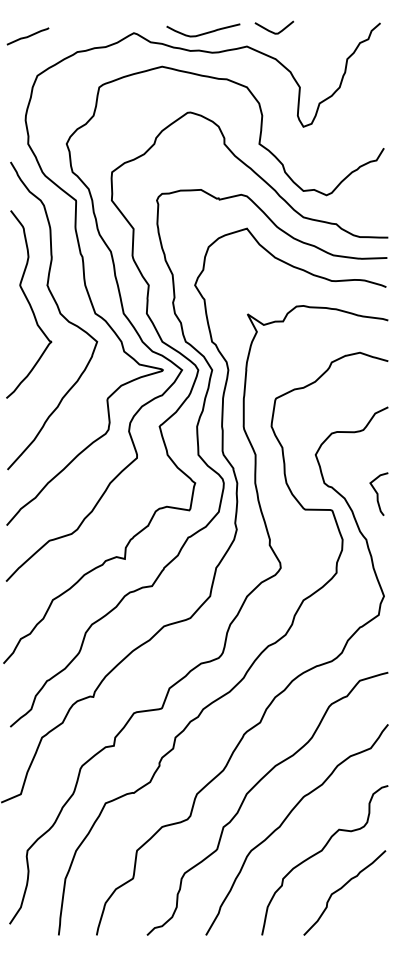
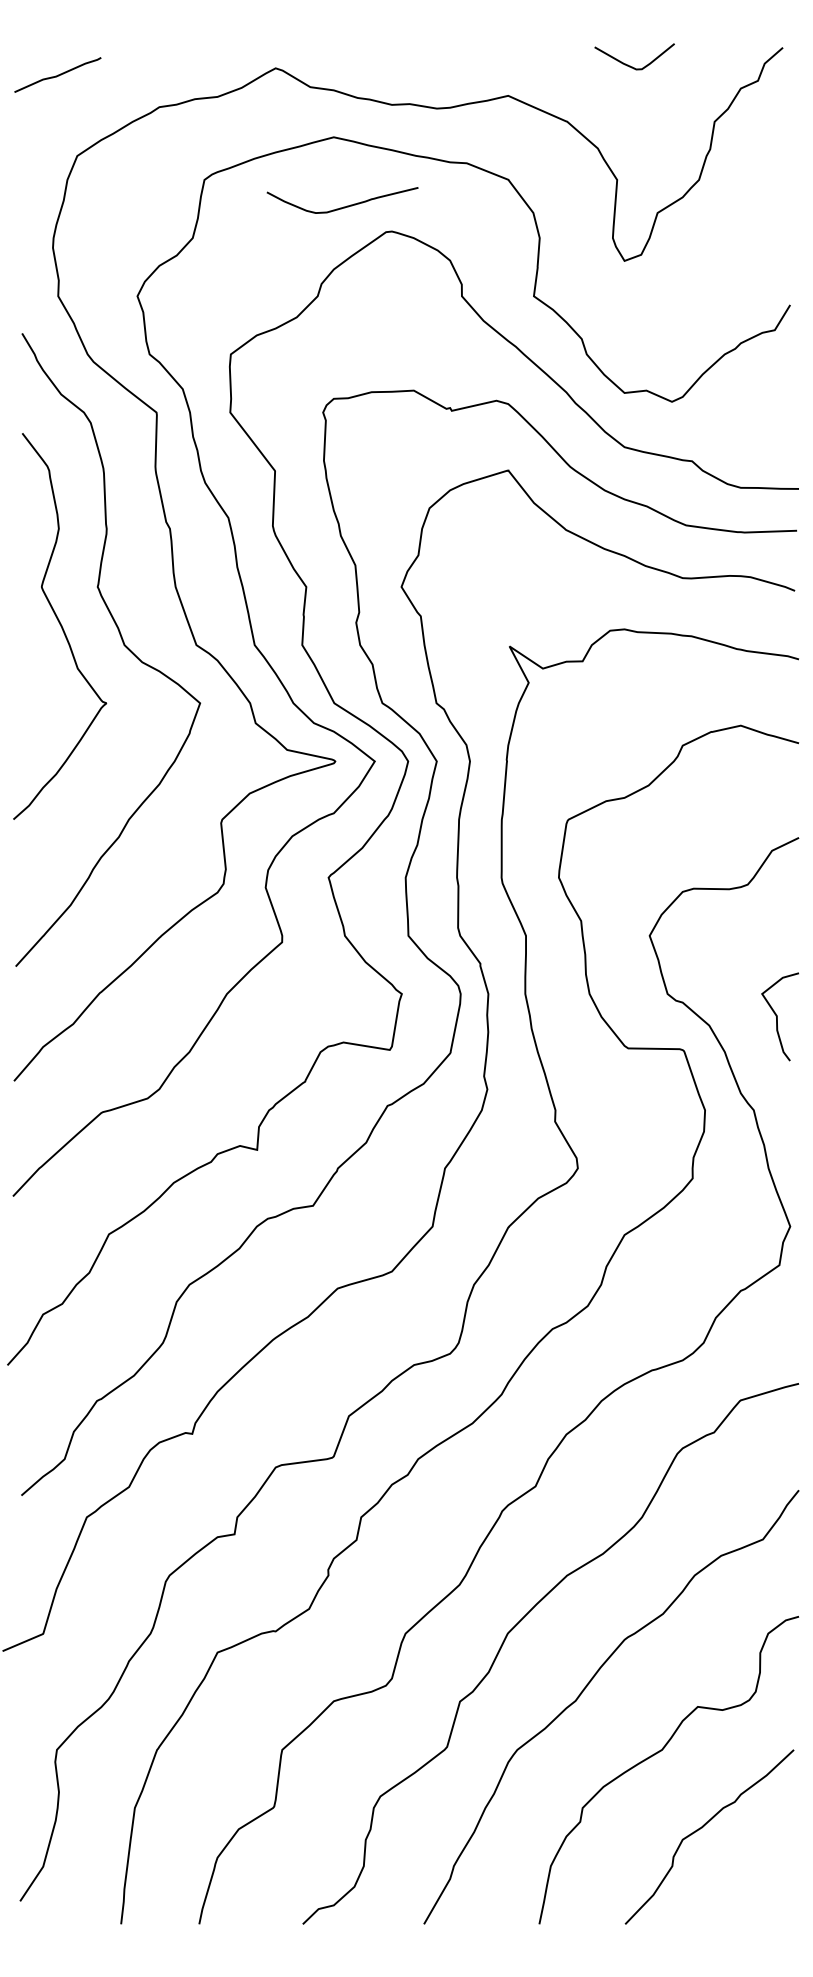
curve: (273, 31) -> (632, 64), moved
curve: (204, 32) -> (344, 204), moved

